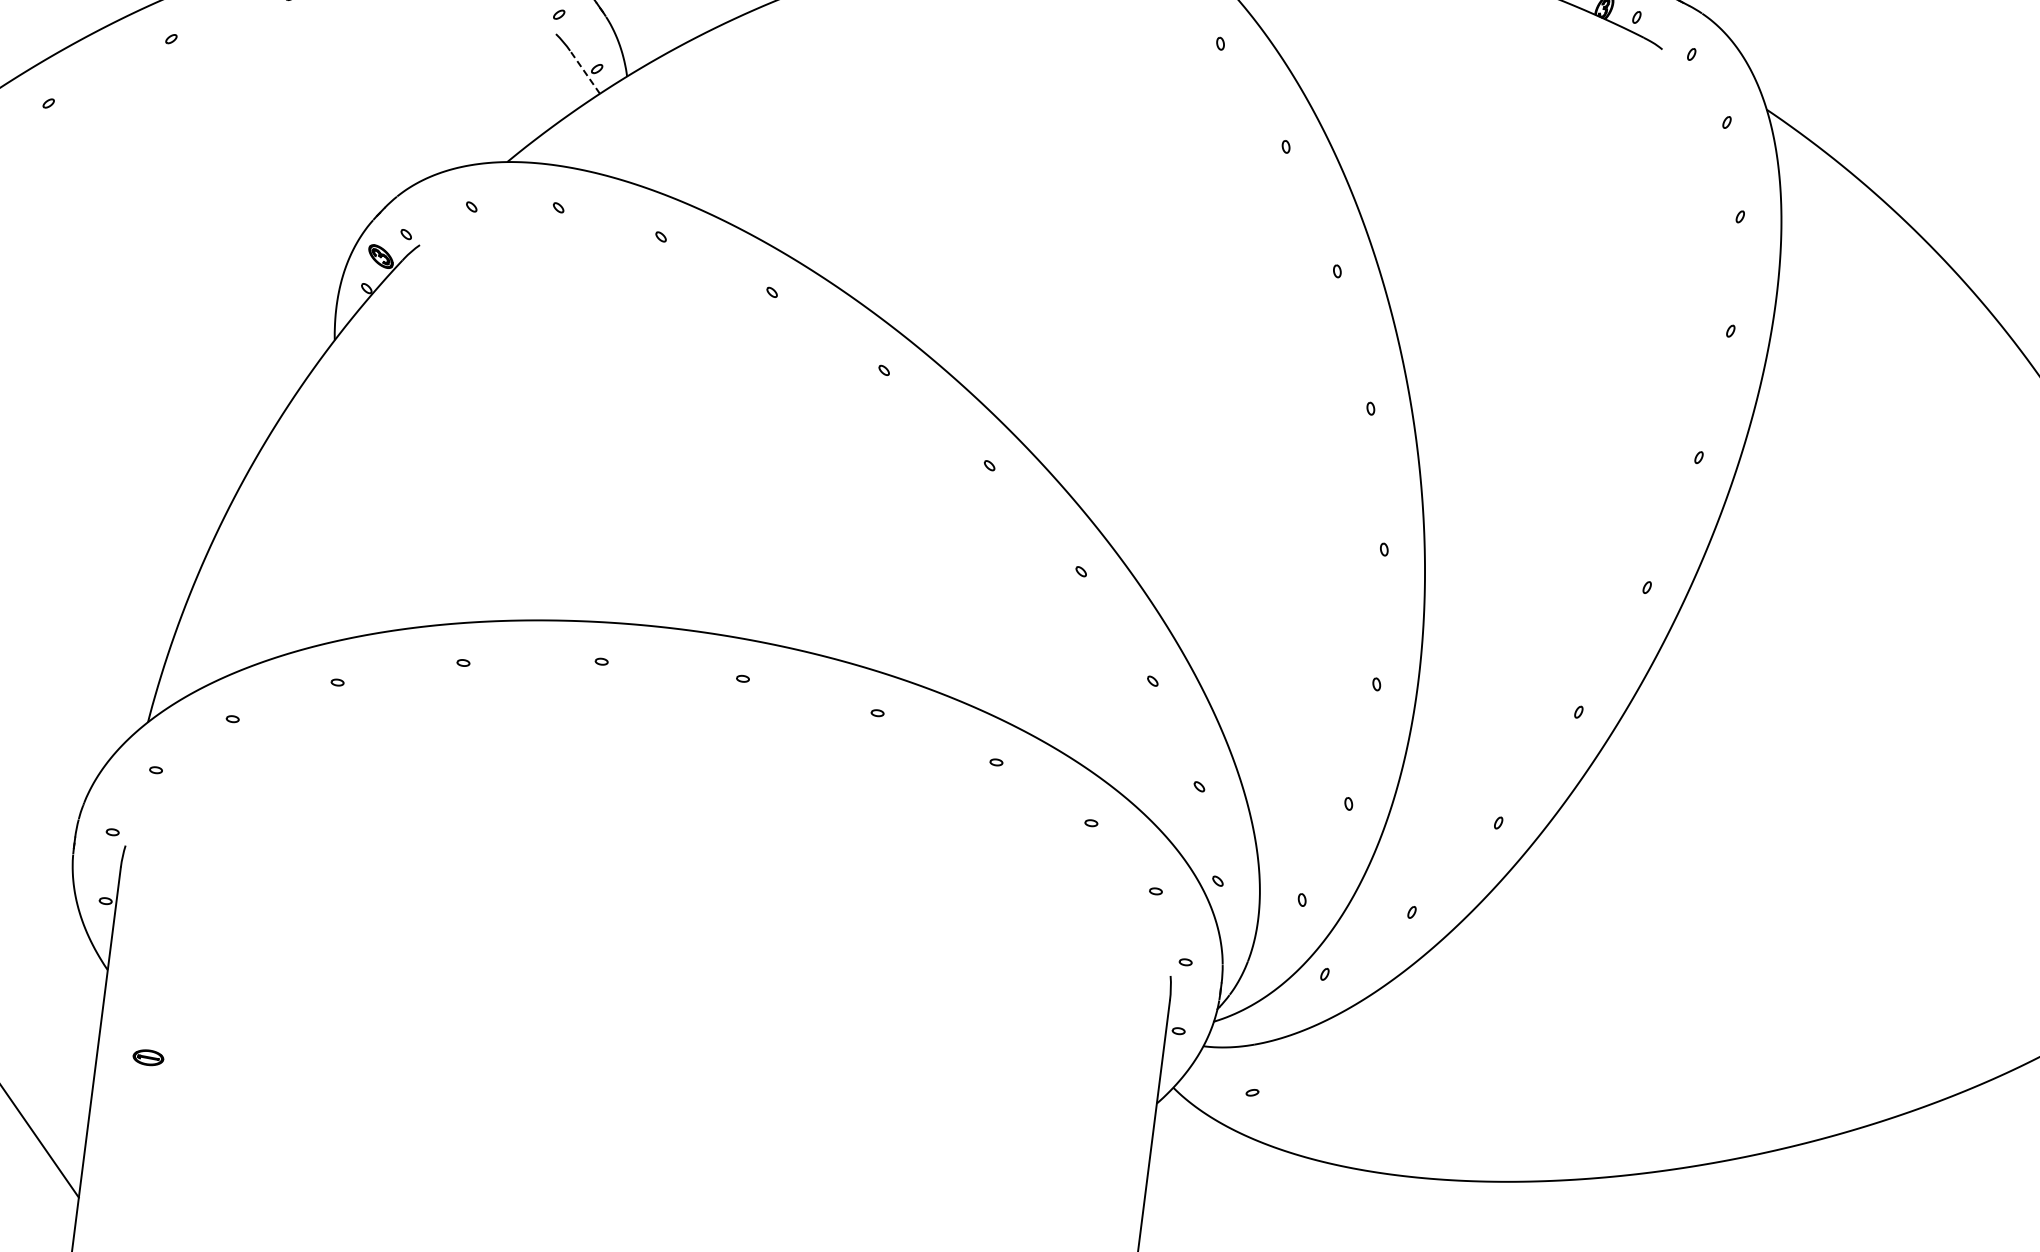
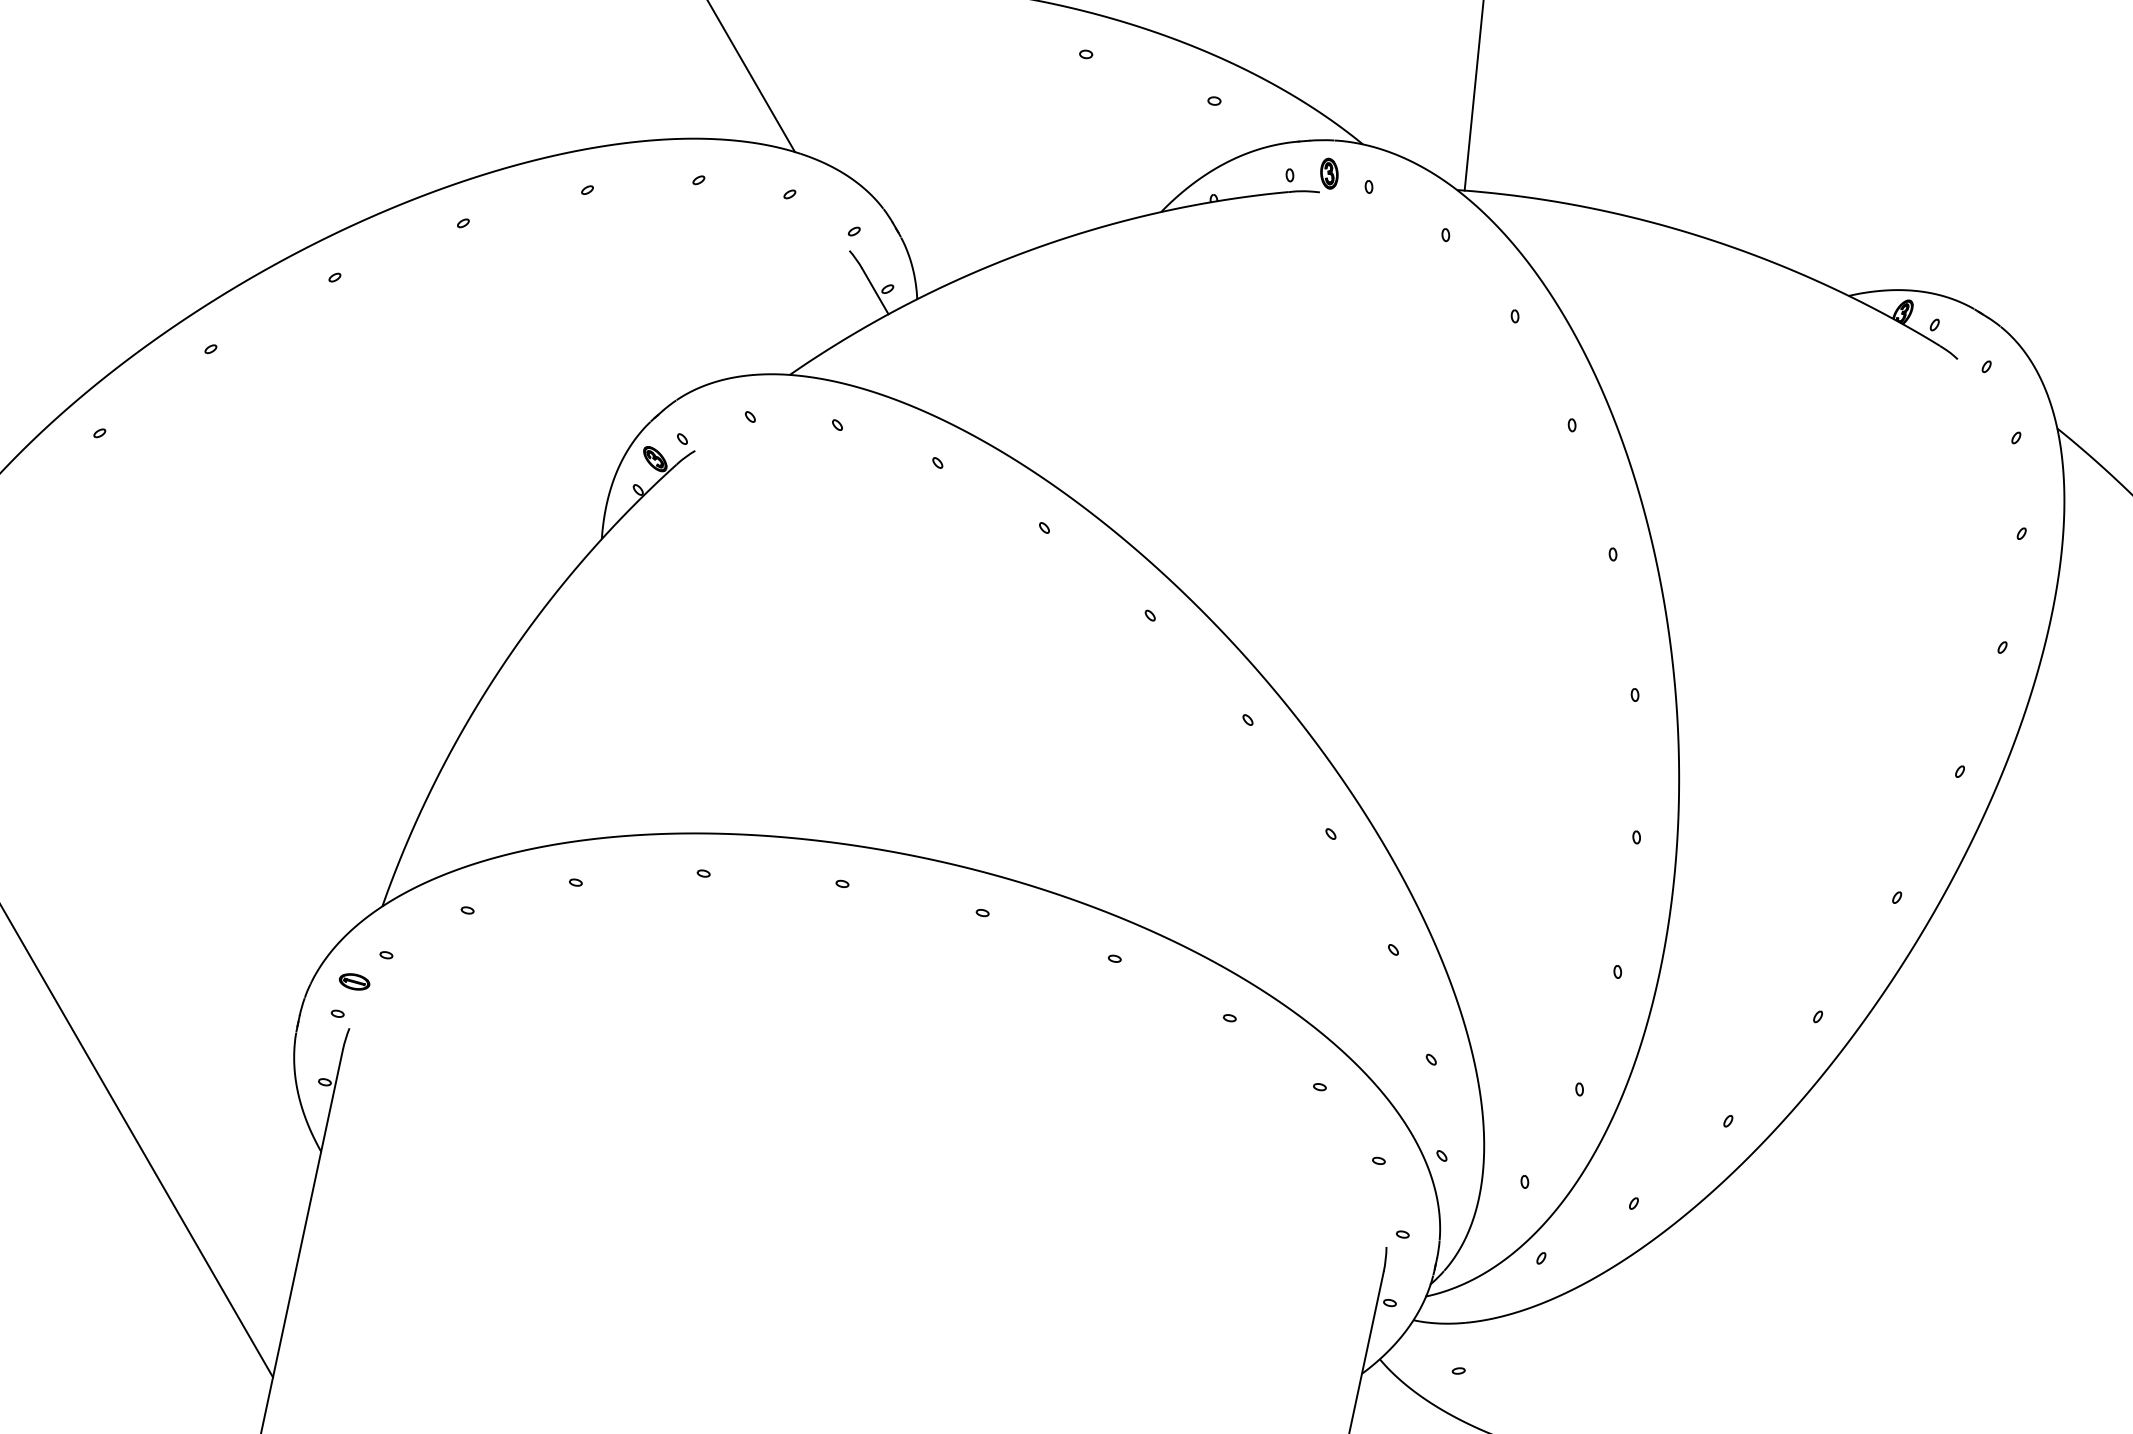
line: (585, 72) -> (875, 291), dashed -> solid
part: (148, 1057) -> (354, 981), moved

